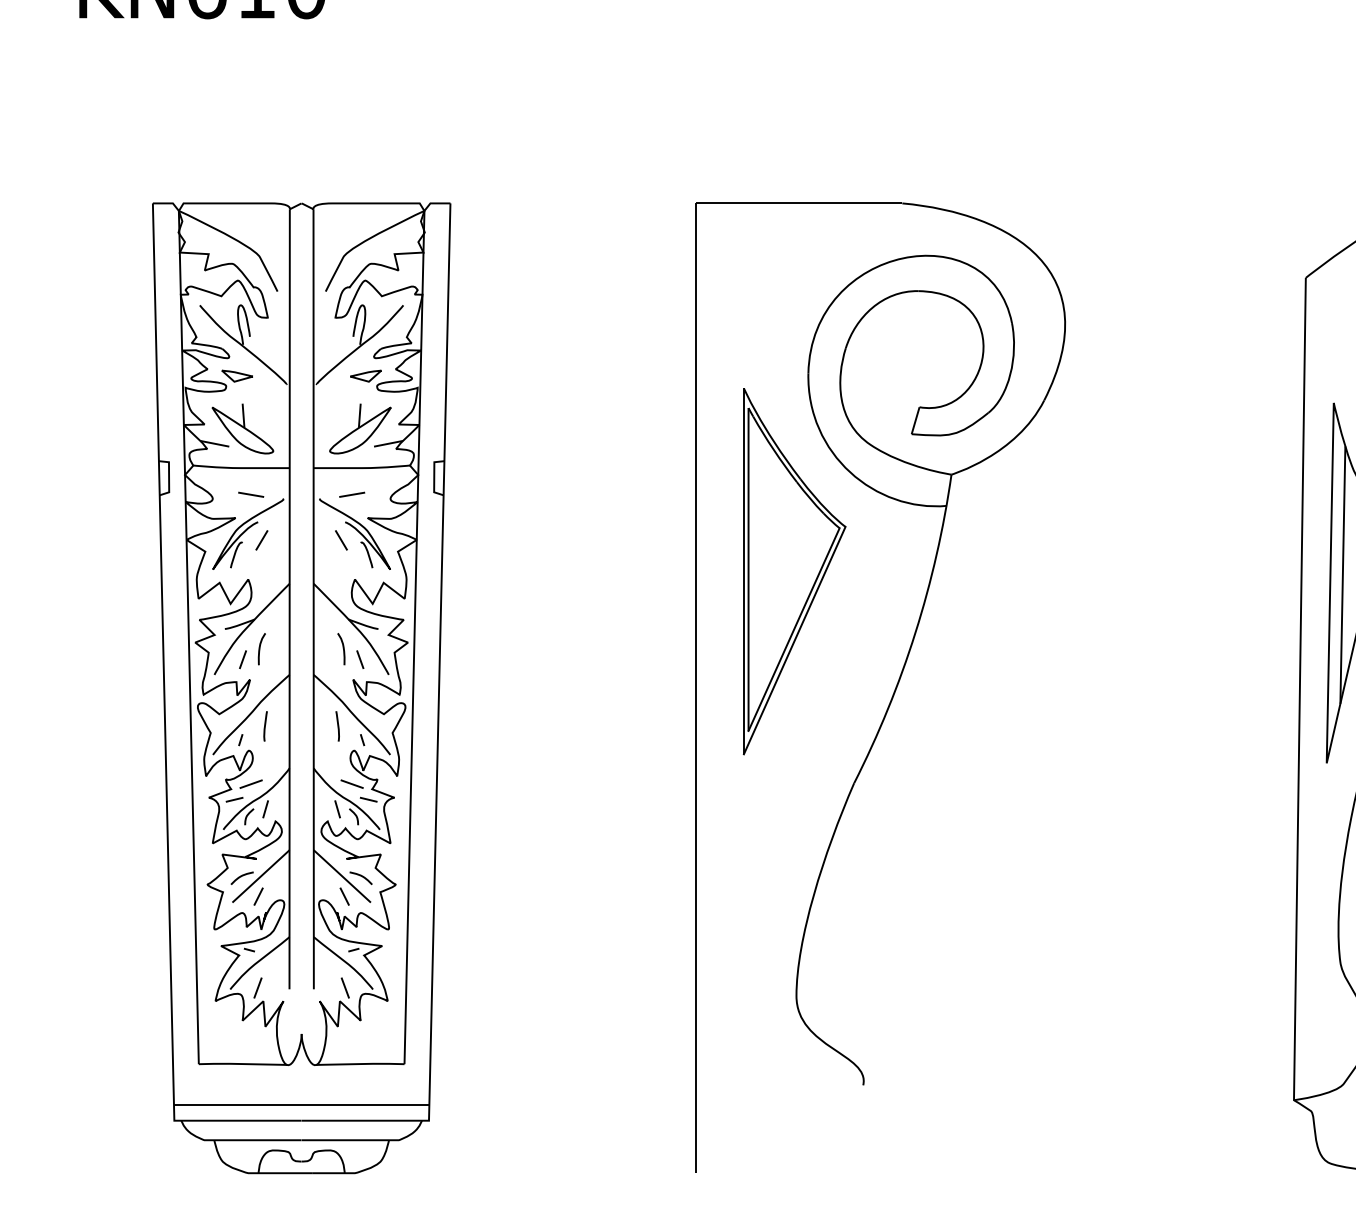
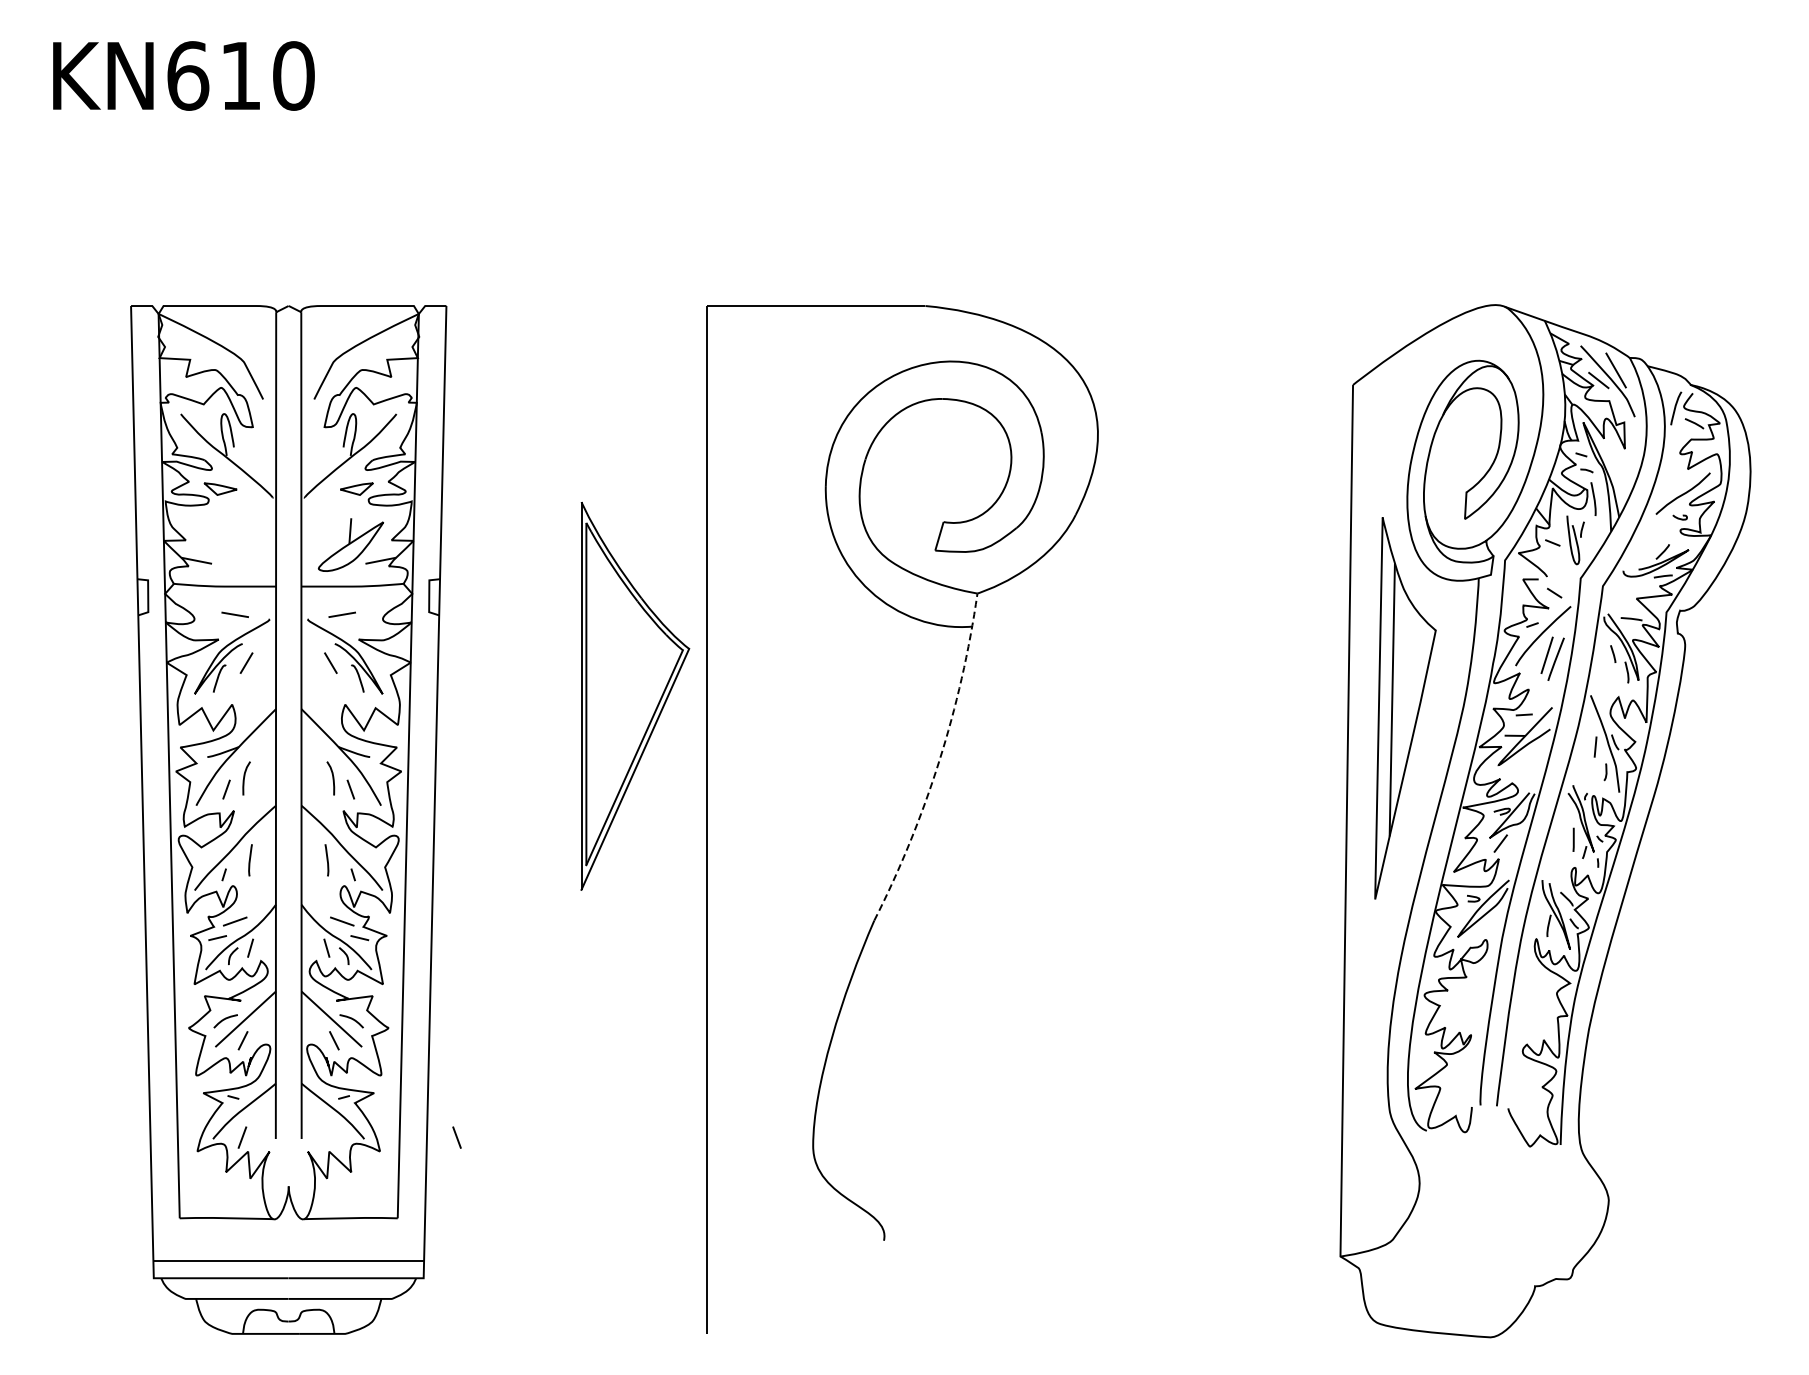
part: (242, 428) -> (226, 544), removed
part: (794, 571) -> (635, 696), moved
arc: (915, 633) -> (939, 761), solid -> dashed
line: (344, 987) -> (456, 1137), moved

